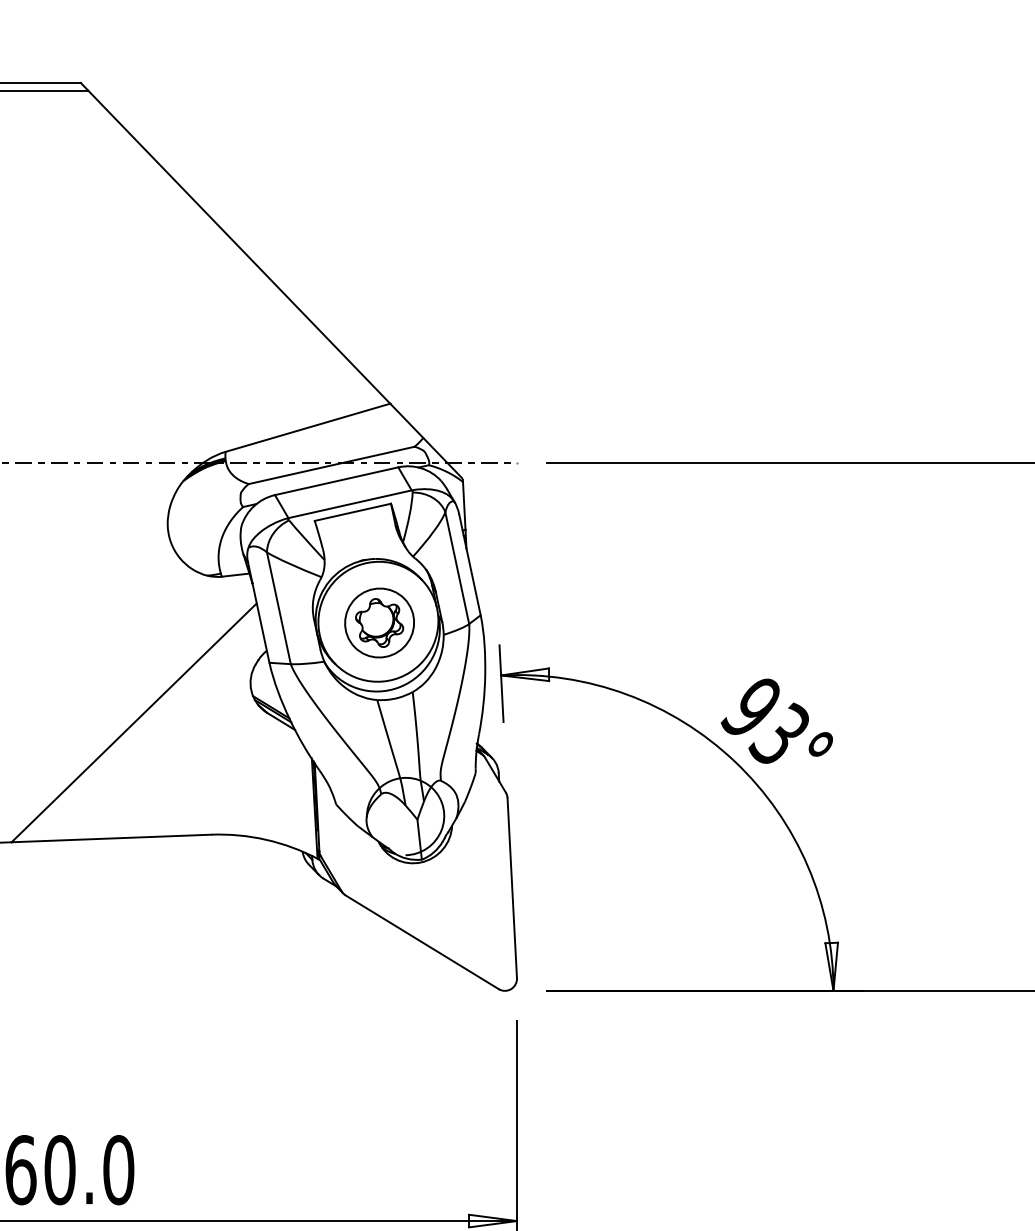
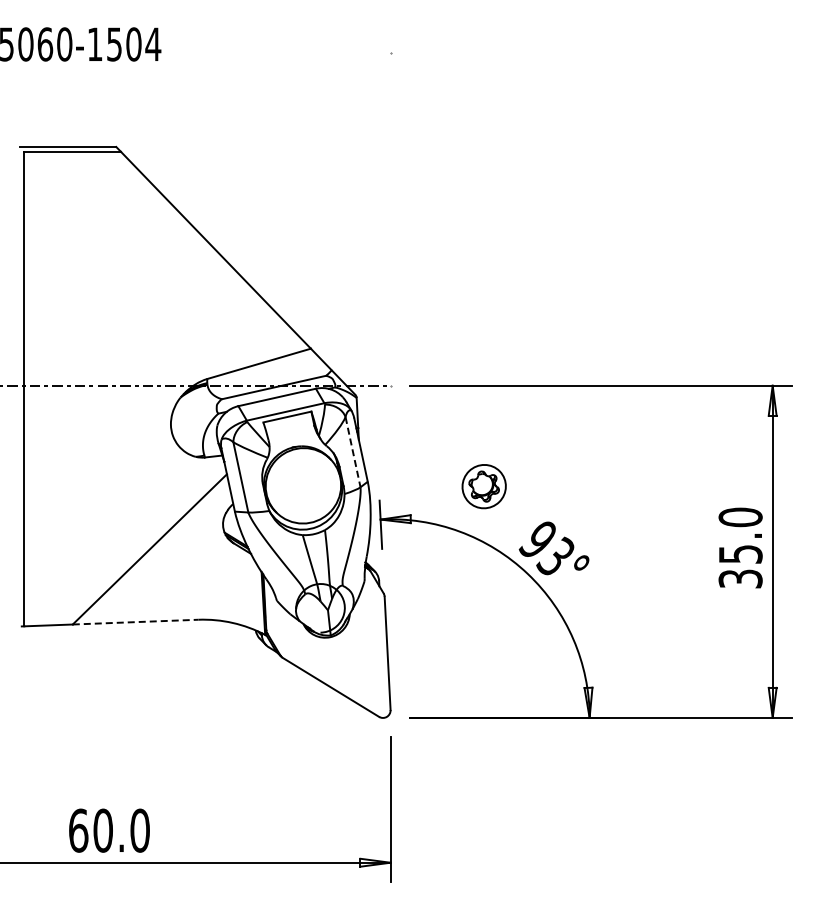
line: (457, 568) -> (353, 452), solid -> dashed
part: (378, 622) -> (483, 486), moved
line: (111, 839) -> (135, 622), solid -> dashed

